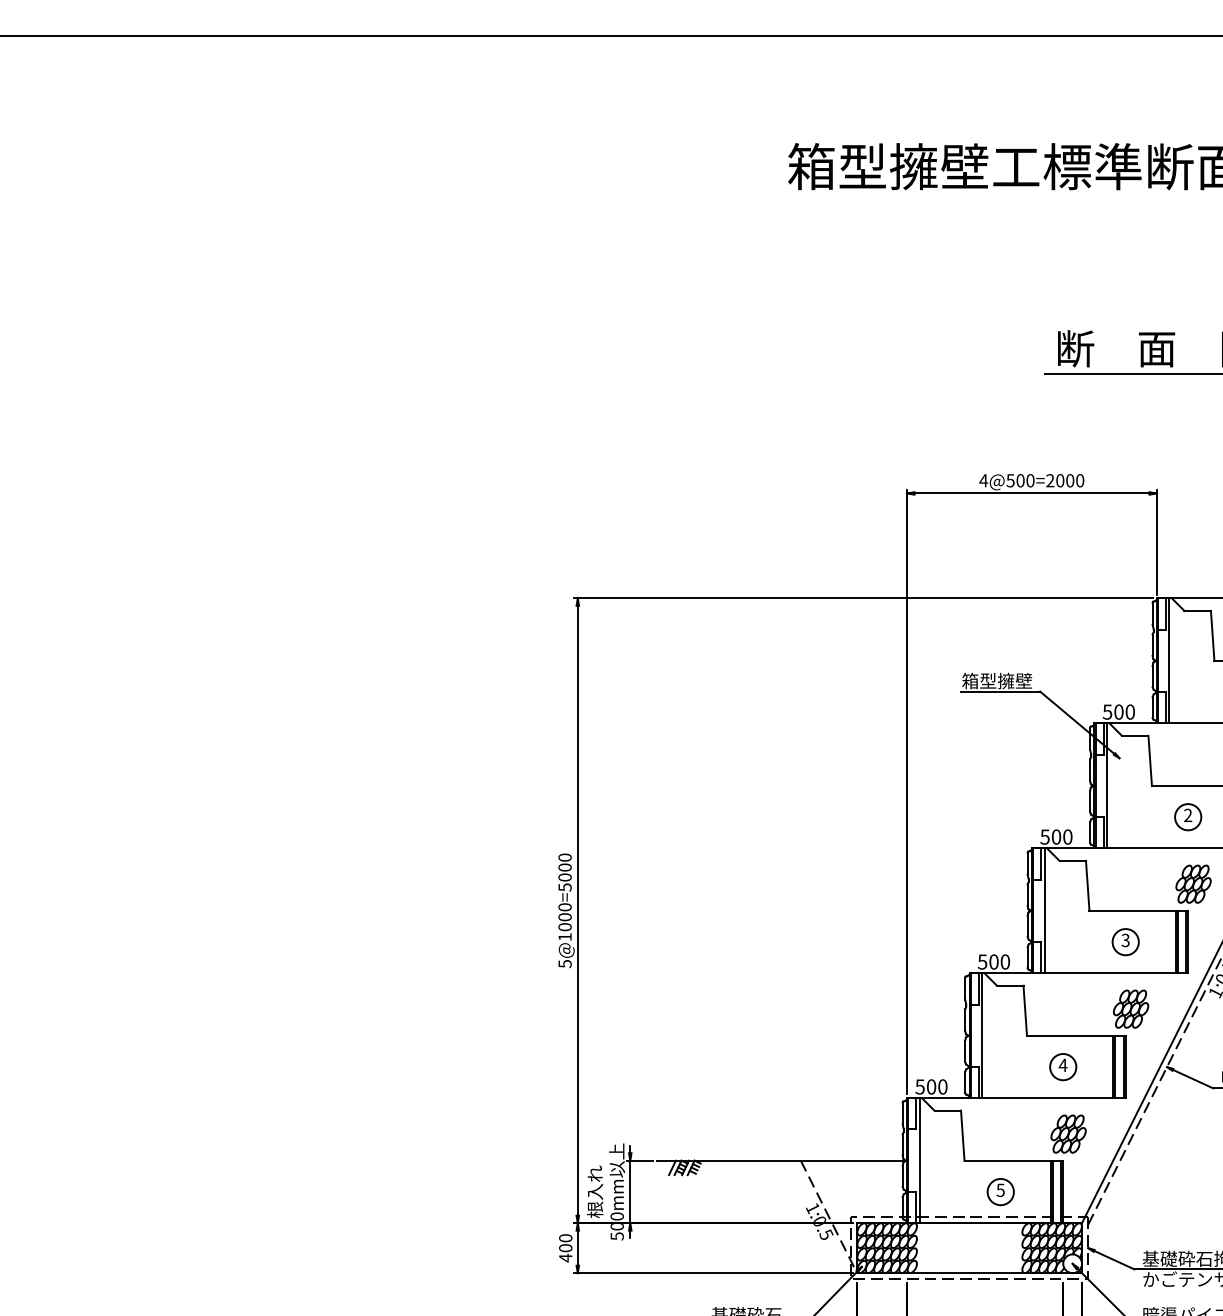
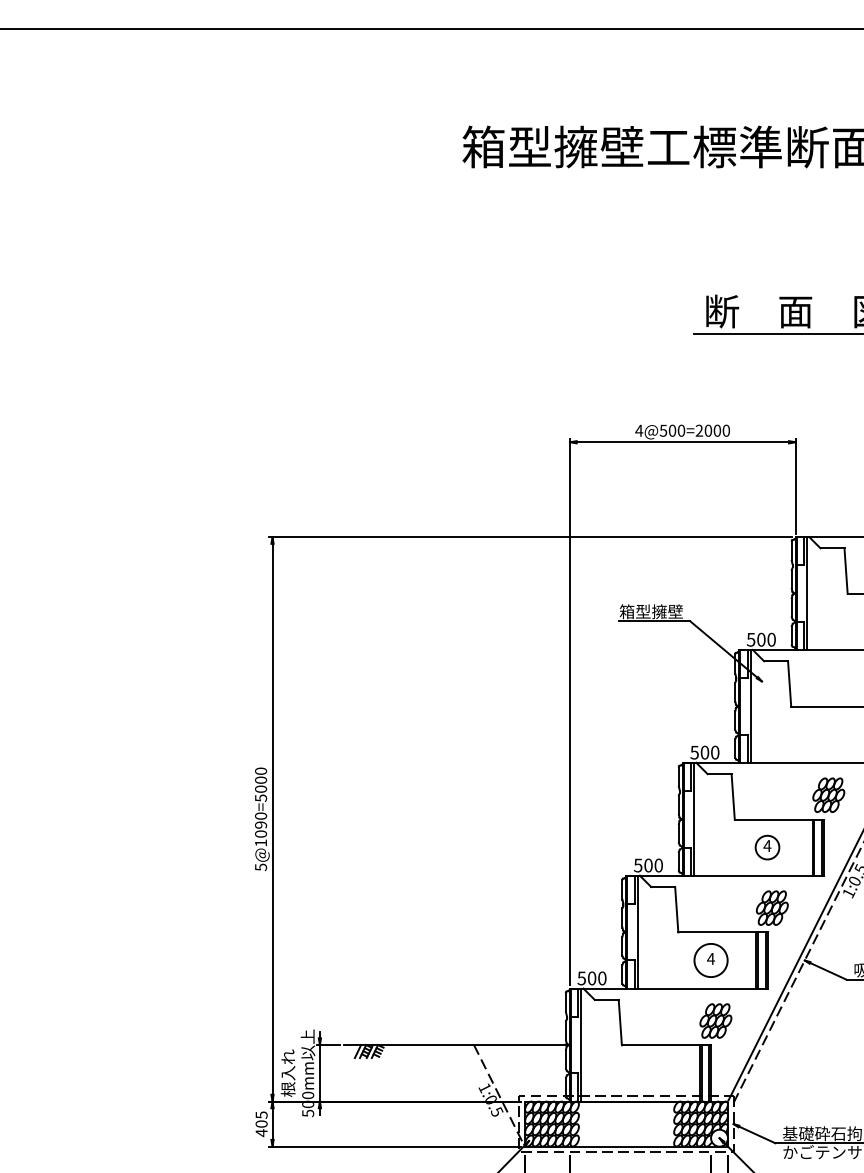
part: (1188, 817) -> (824, 735), removed
text: (564, 917) -> (260, 825), 5@1000=5000 -> 5@1090=5000
text: (1125, 940) -> (767, 846), 3 -> 4
circle: (1063, 1067) -> (711, 960), size x1.4
part: (1000, 1192) -> (654, 1073), removed
text: (565, 1238) -> (261, 1115), 400 -> 405

